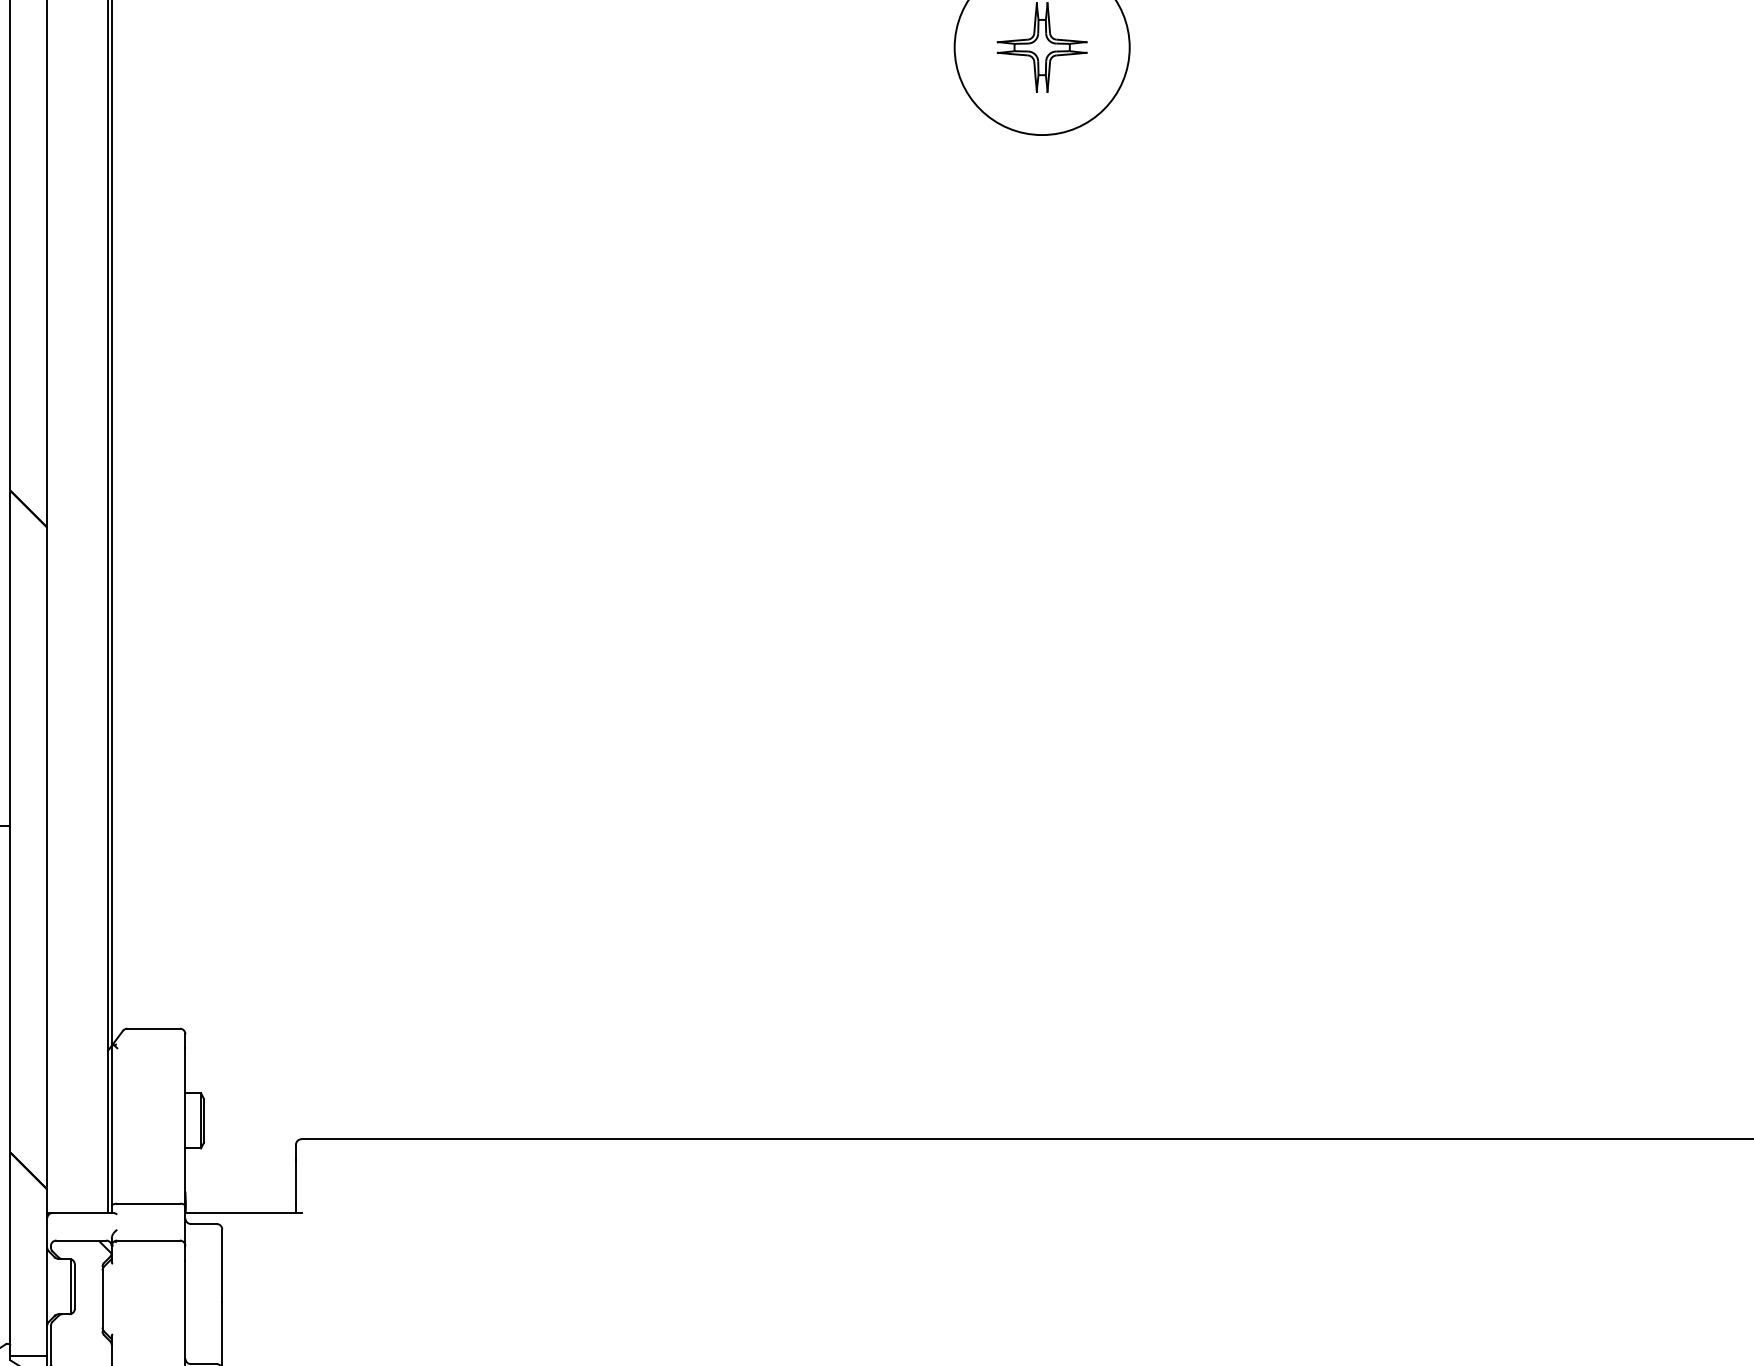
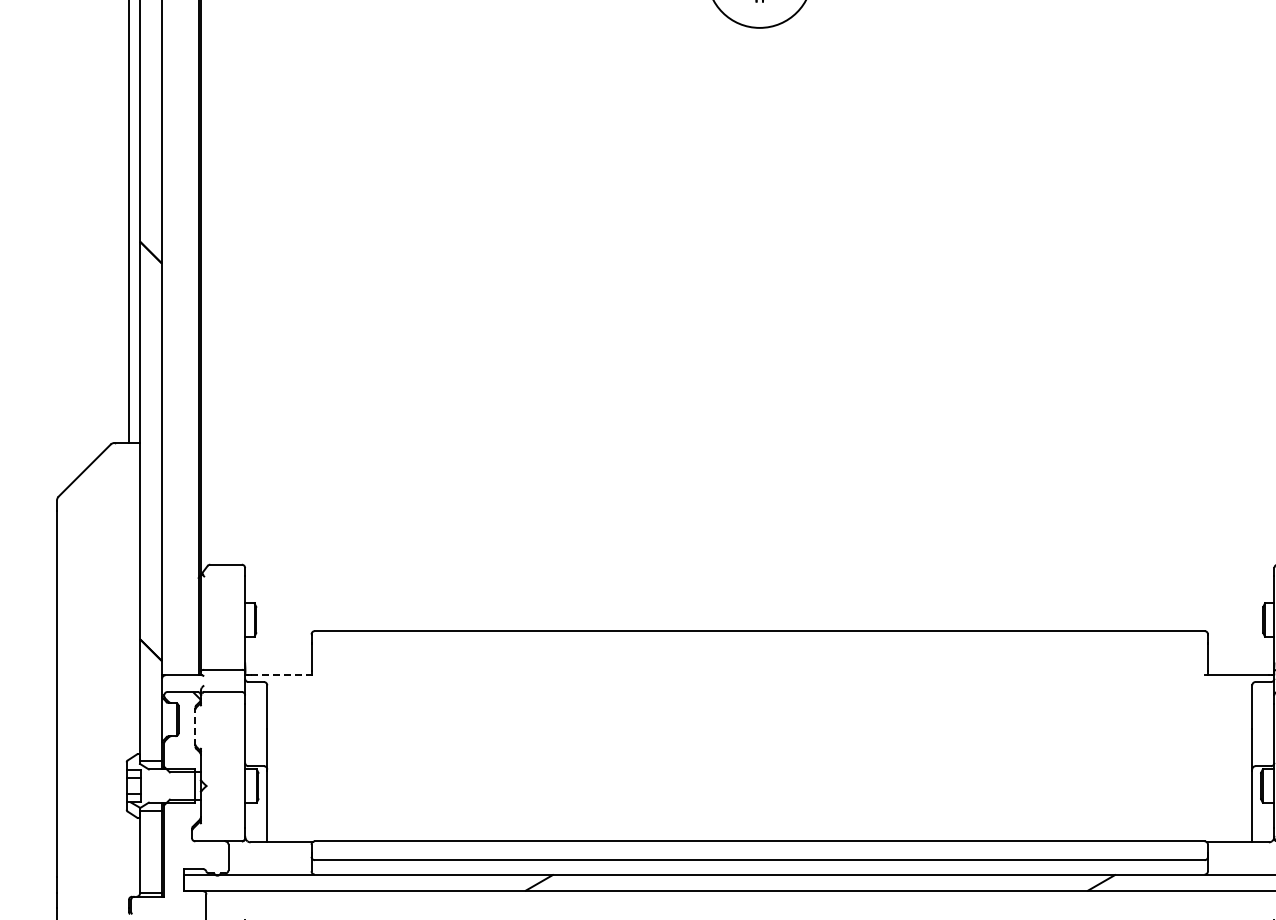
line: (249, 1213) -> (283, 675), solid -> dashed
line: (102, 1298) -> (195, 726), solid -> dashed

